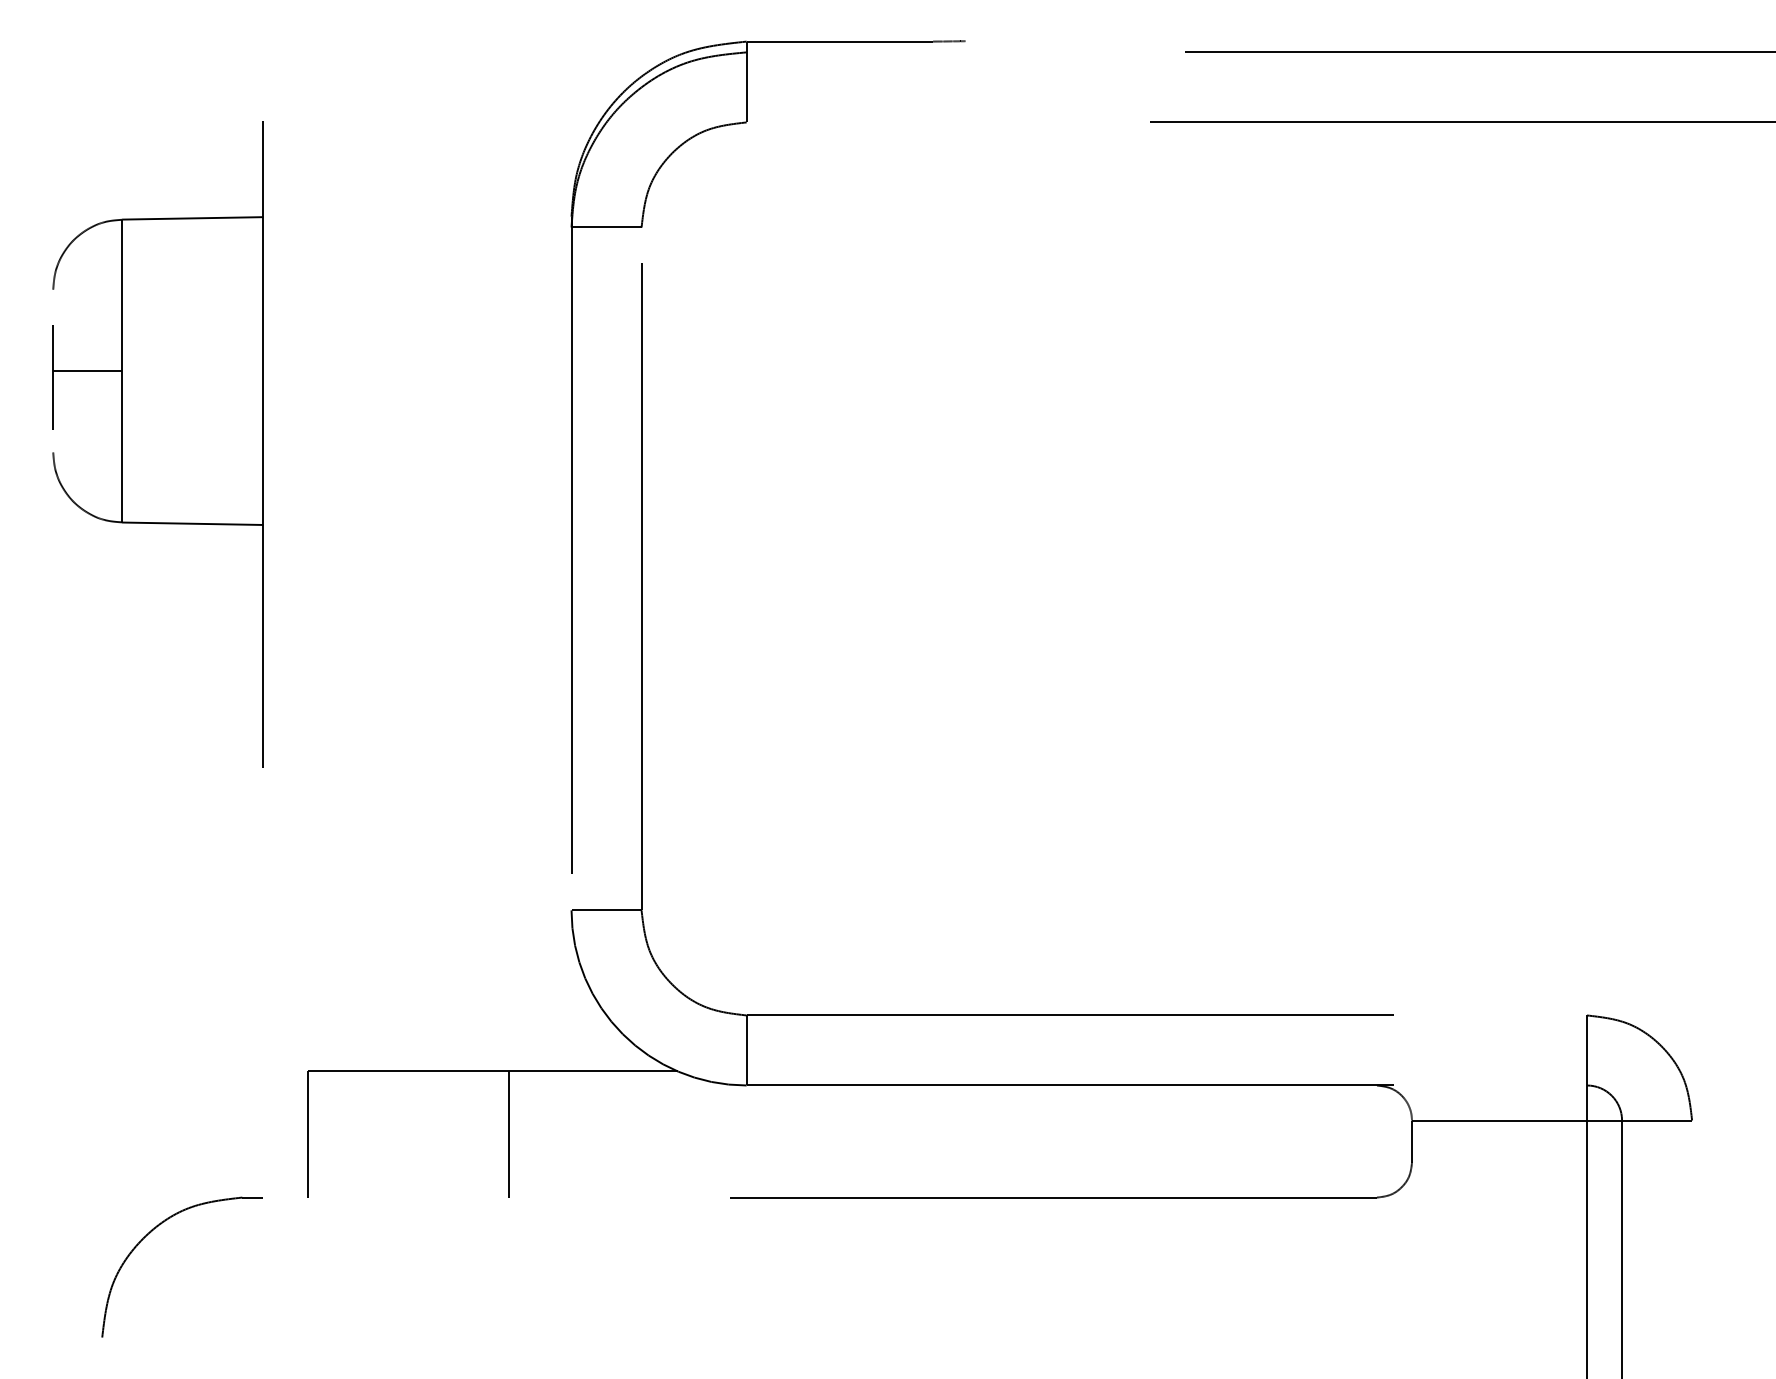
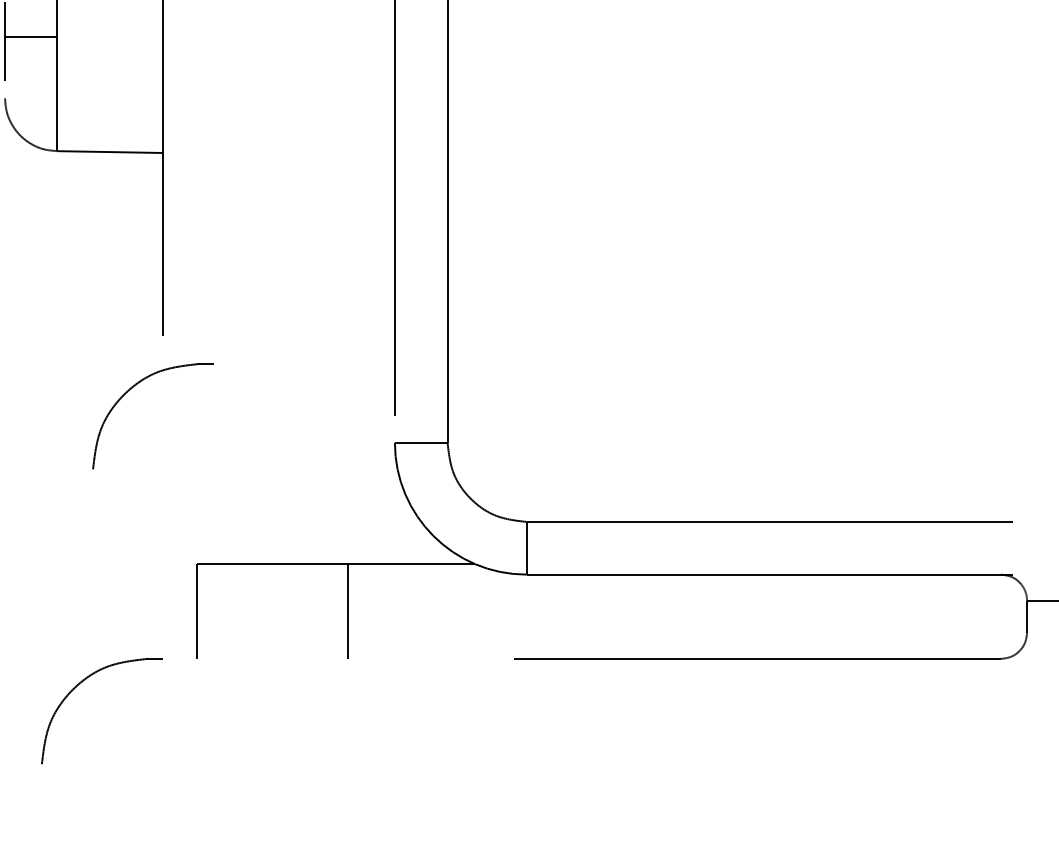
part: (218, 841) -> (129, 391), added

